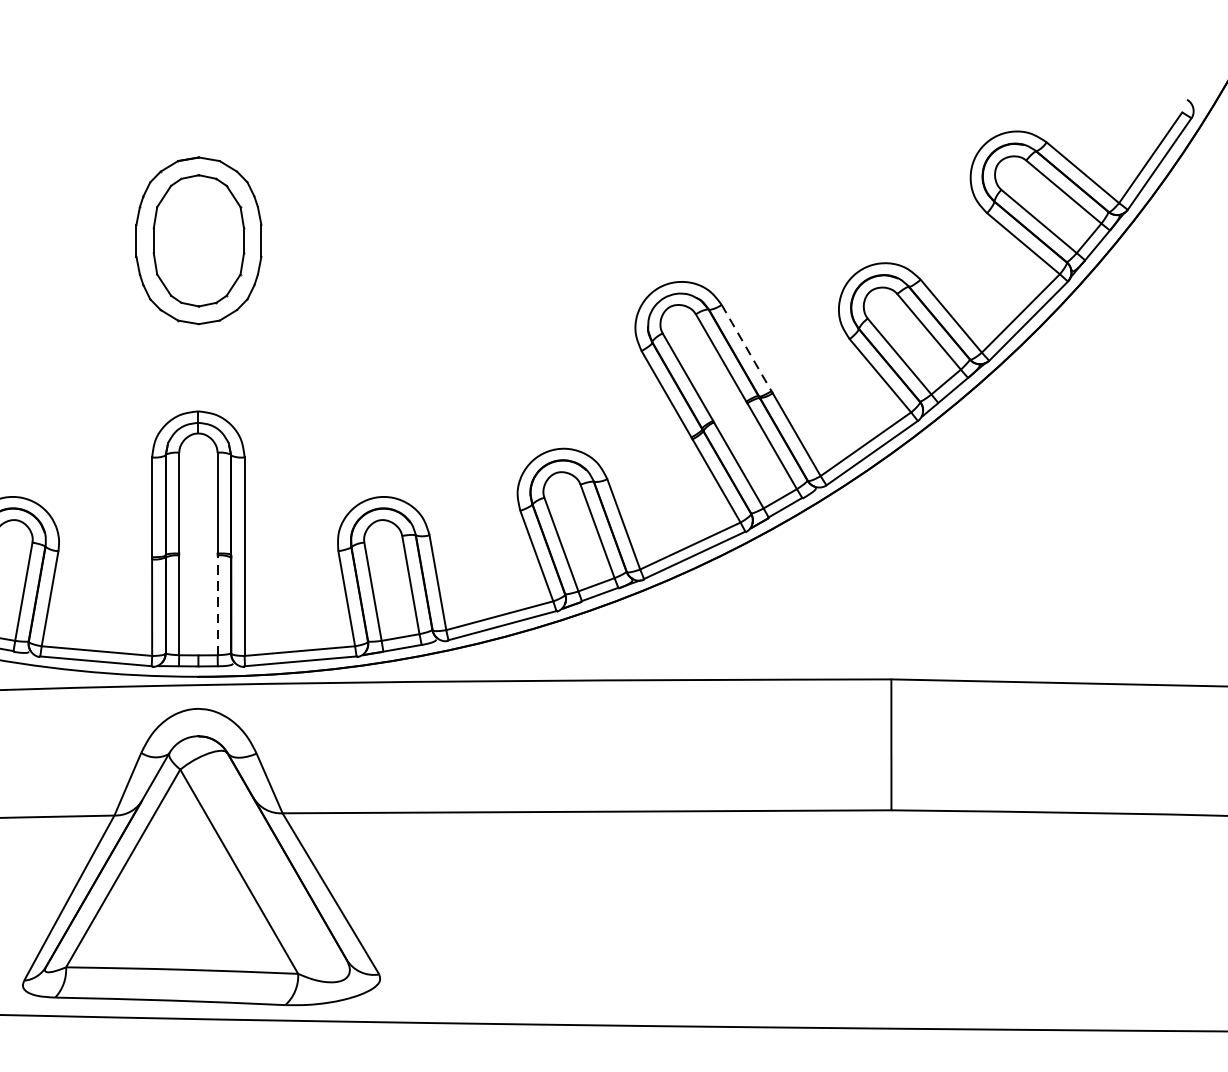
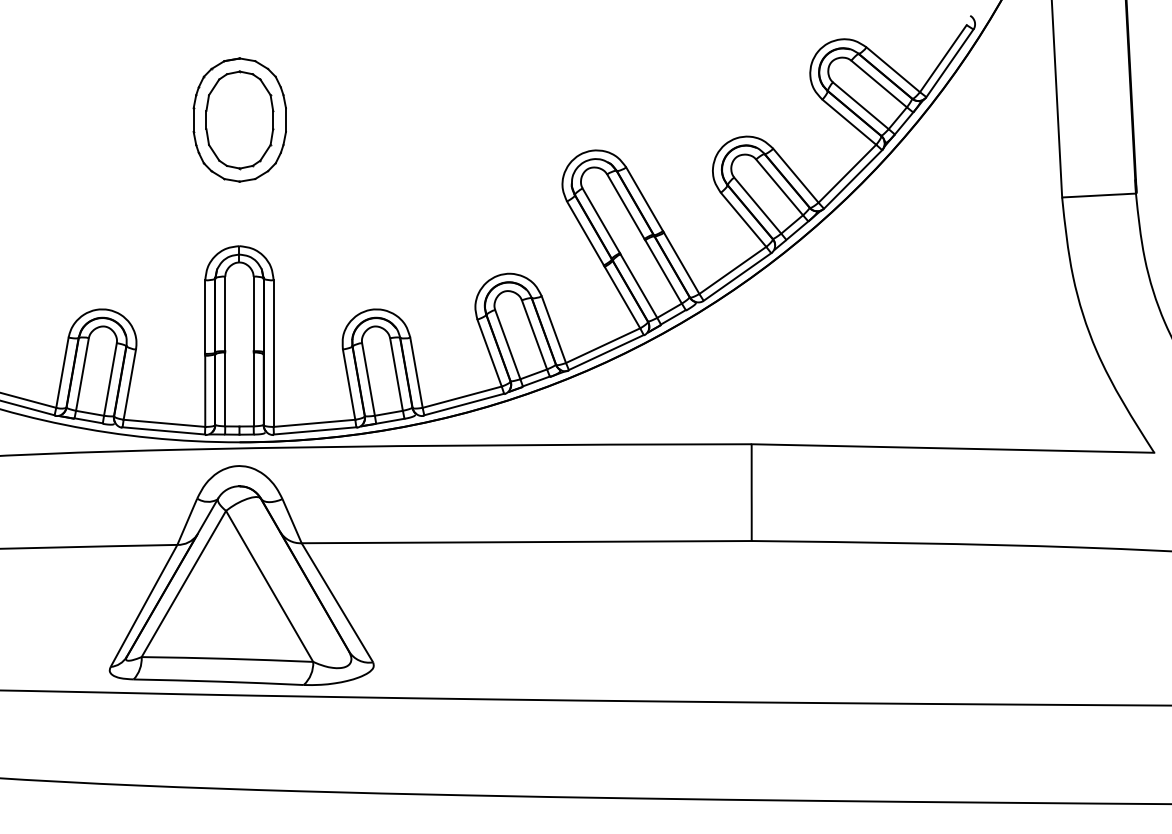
line: (746, 348) -> (644, 199), dashed -> solid
line: (217, 605) -> (253, 389), dashed -> solid

